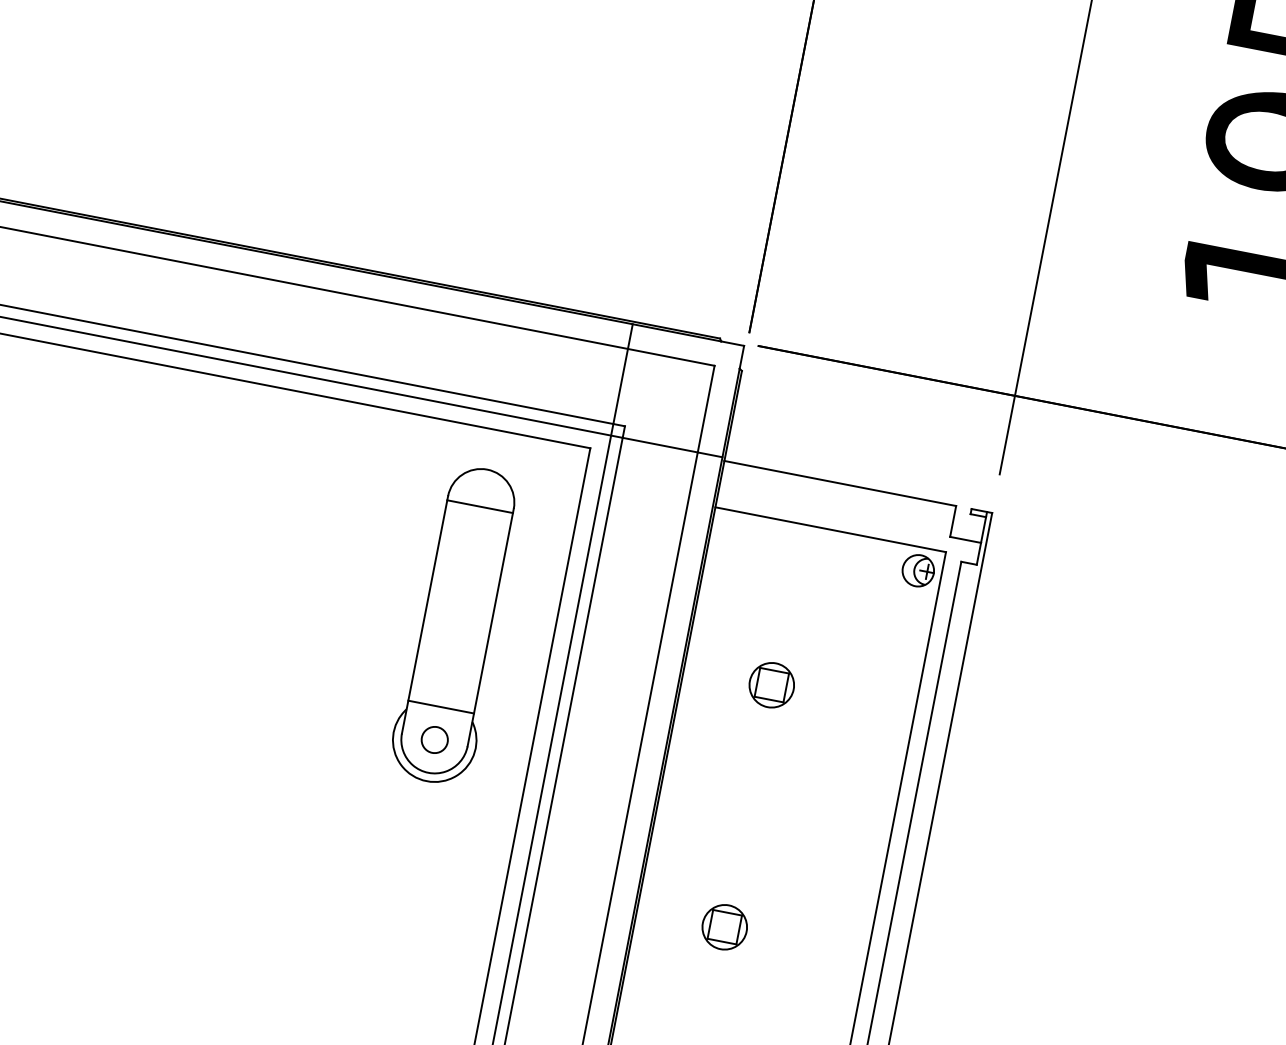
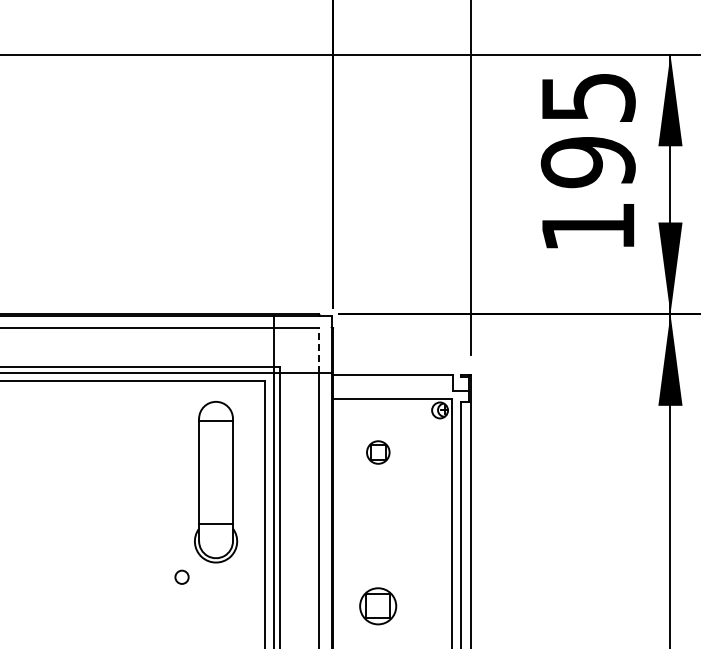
line: (705, 408) -> (318, 350), solid -> dashed
part: (772, 685) -> (378, 452), moved
circle: (434, 738) -> (181, 576), moved
part: (725, 927) -> (378, 606), size x1.6

